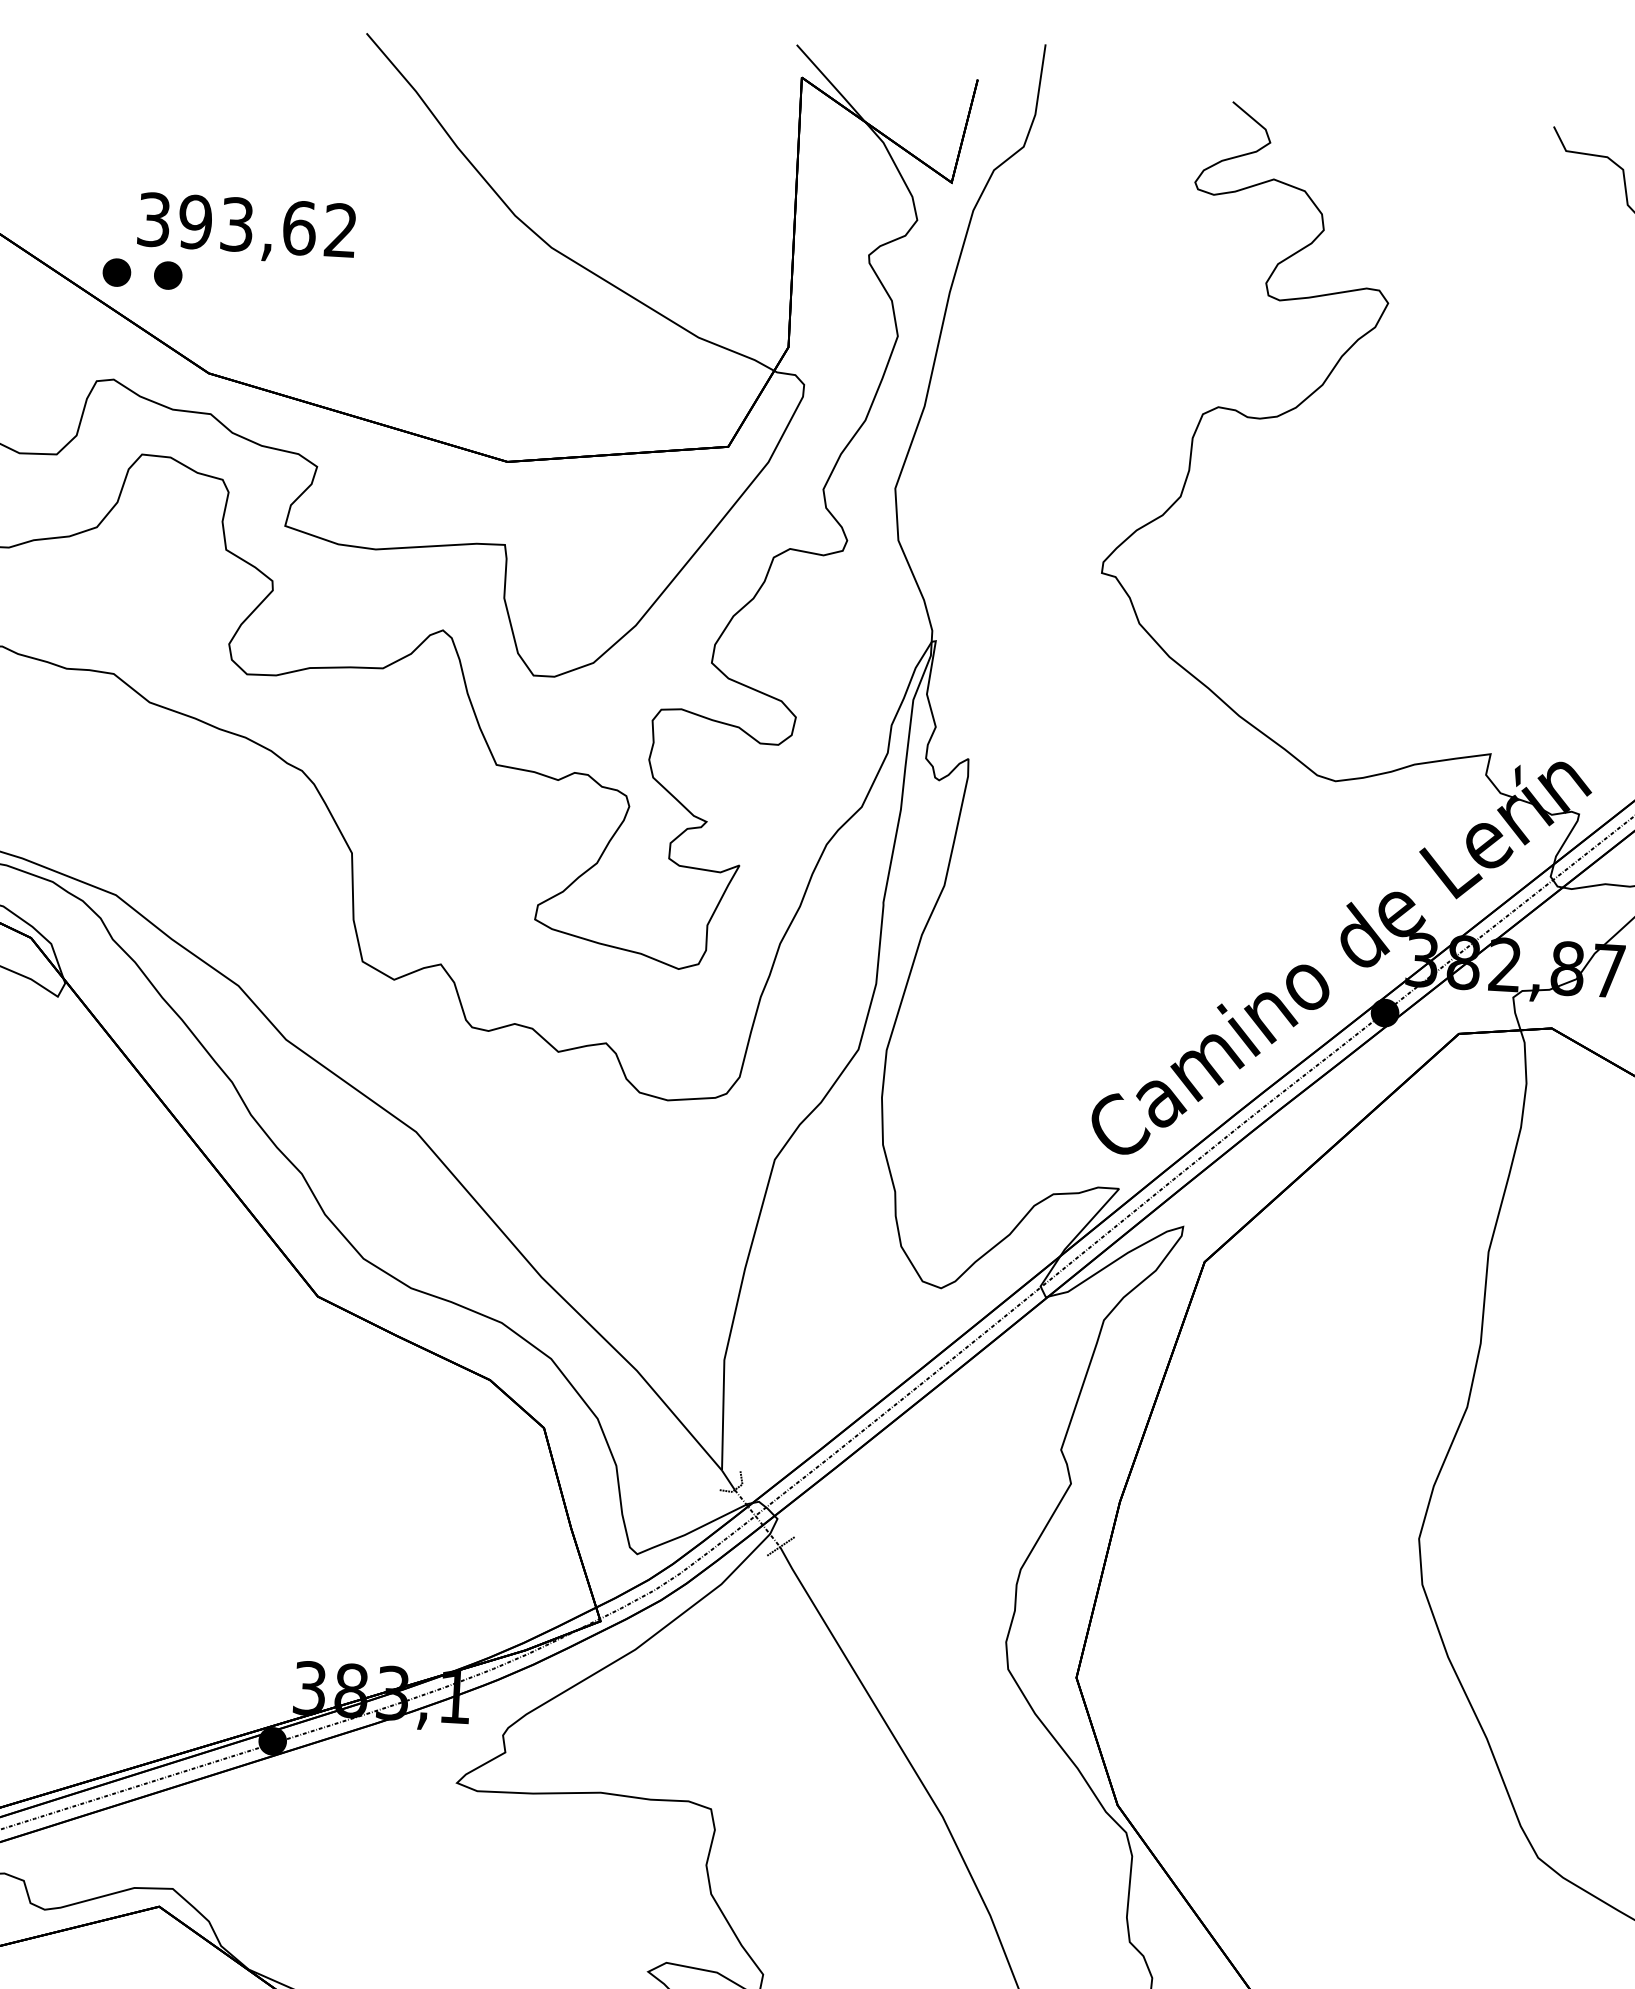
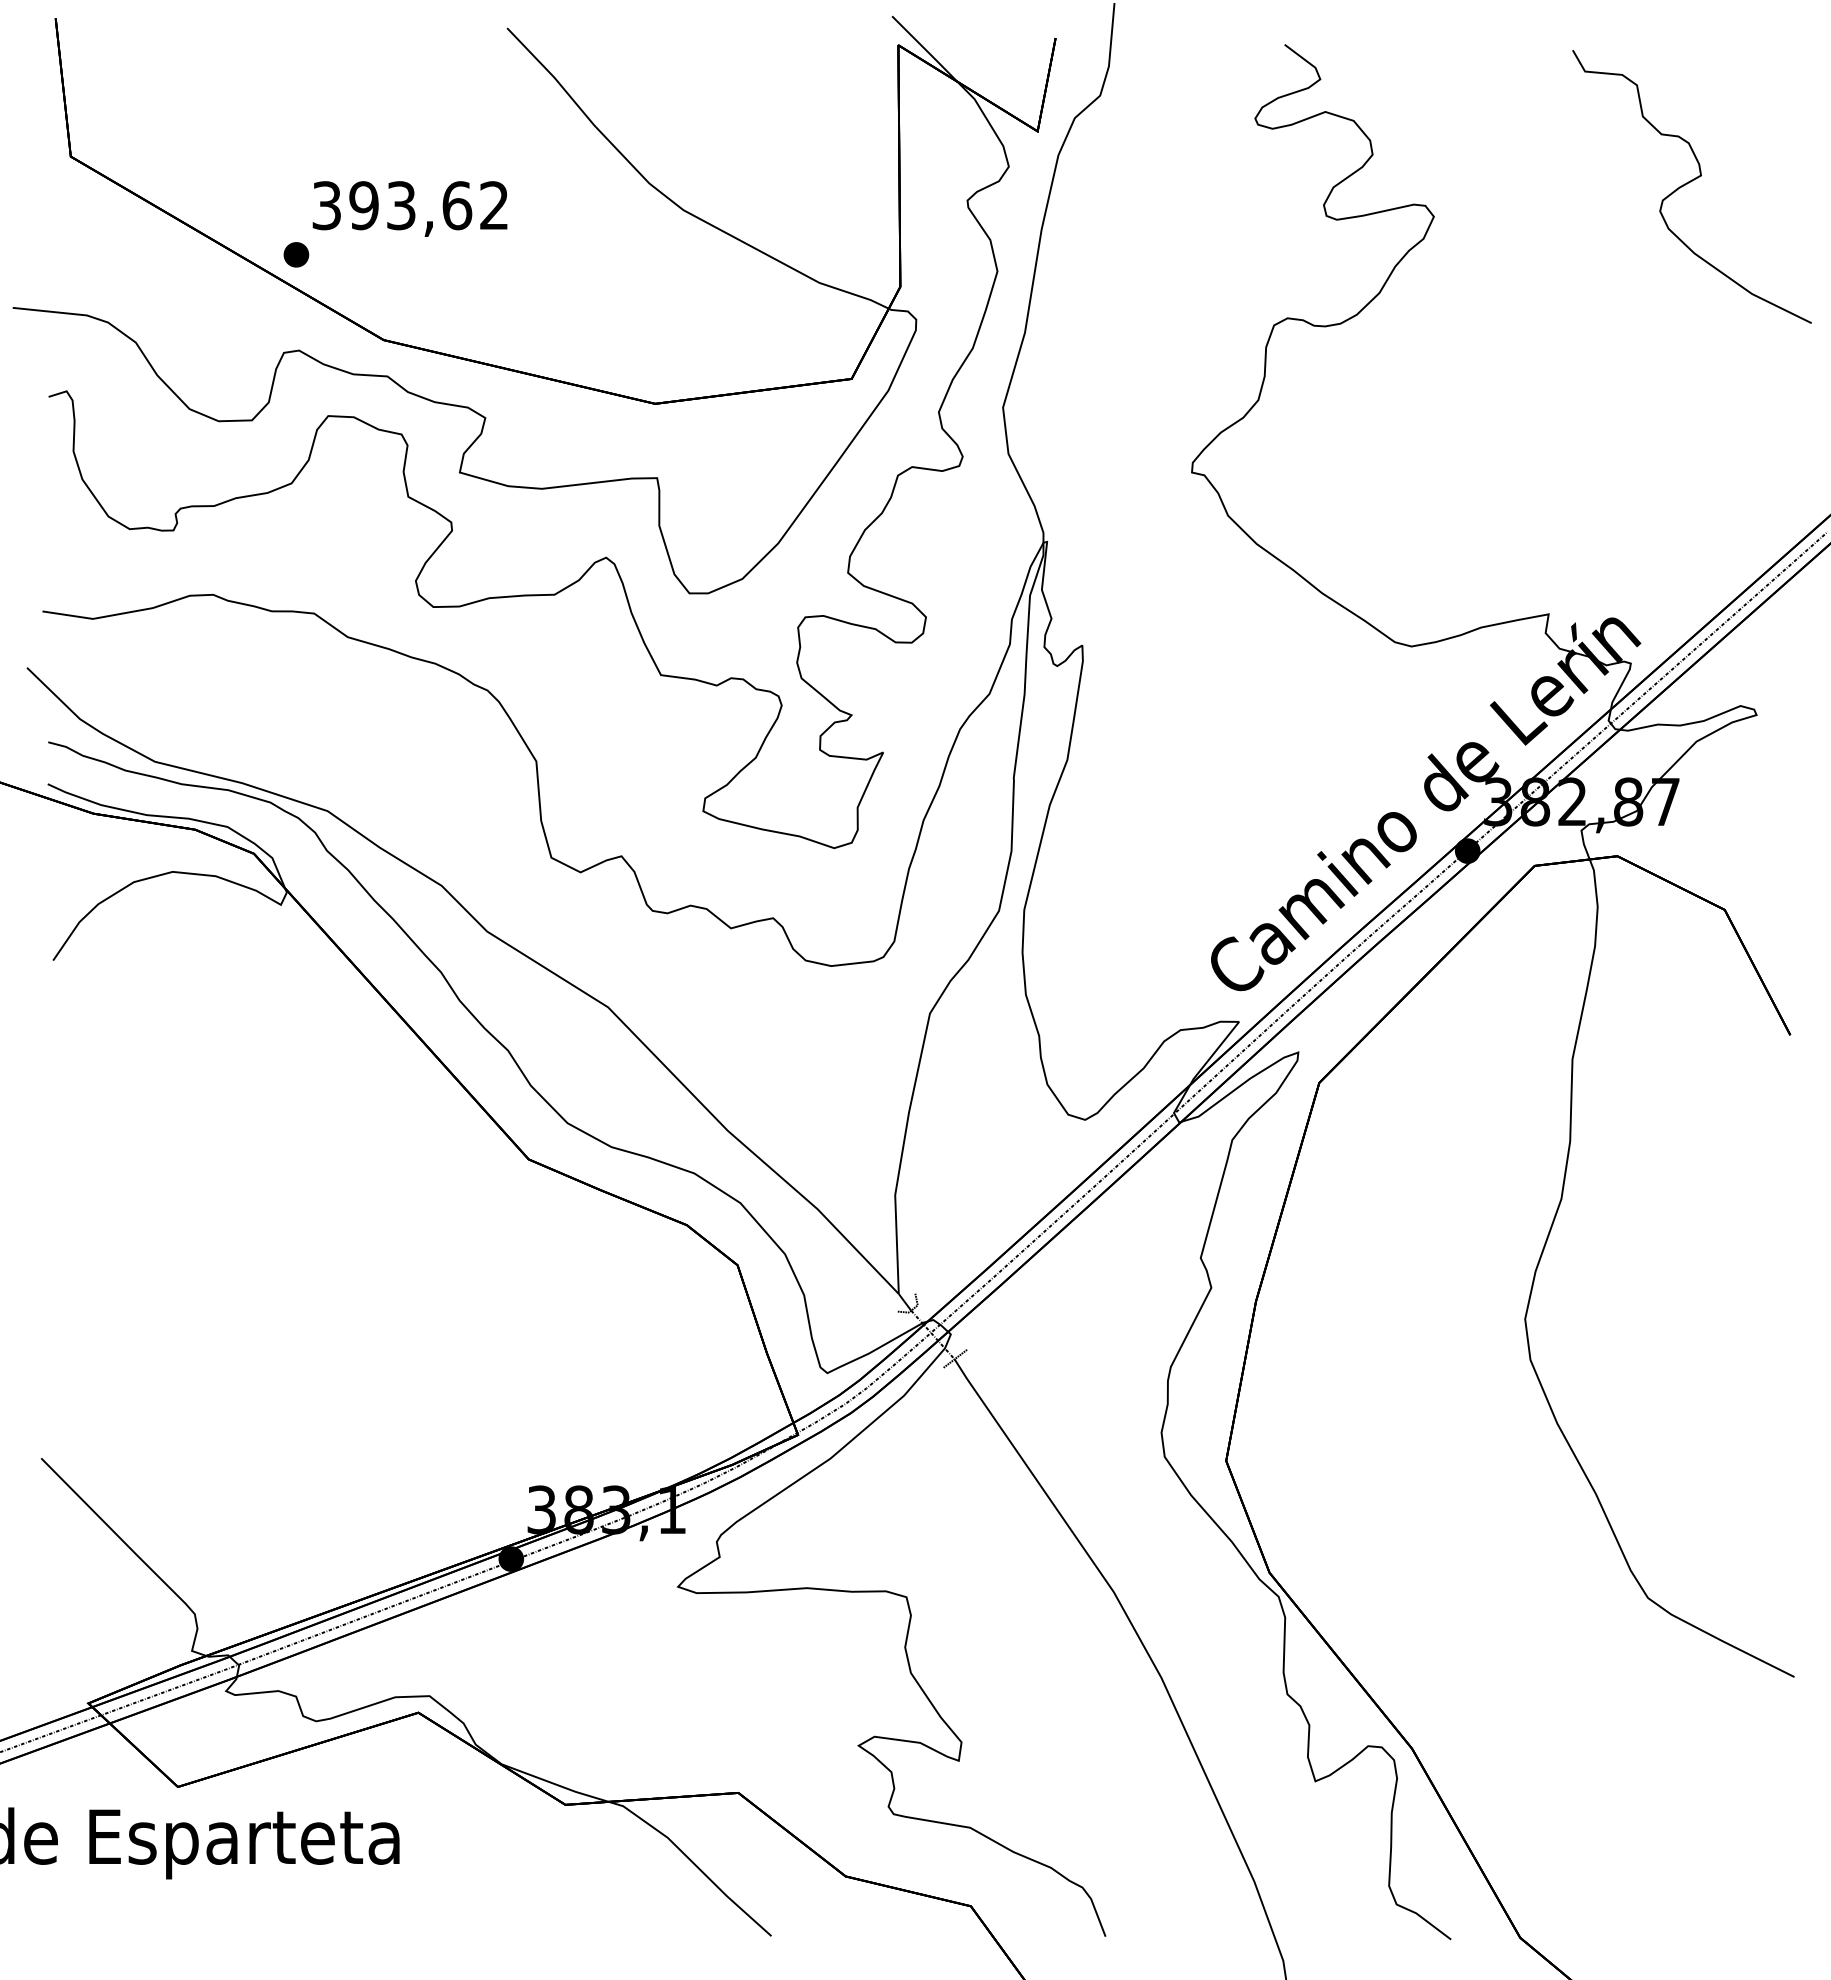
part: (168, 275) -> (342, 254), removed

